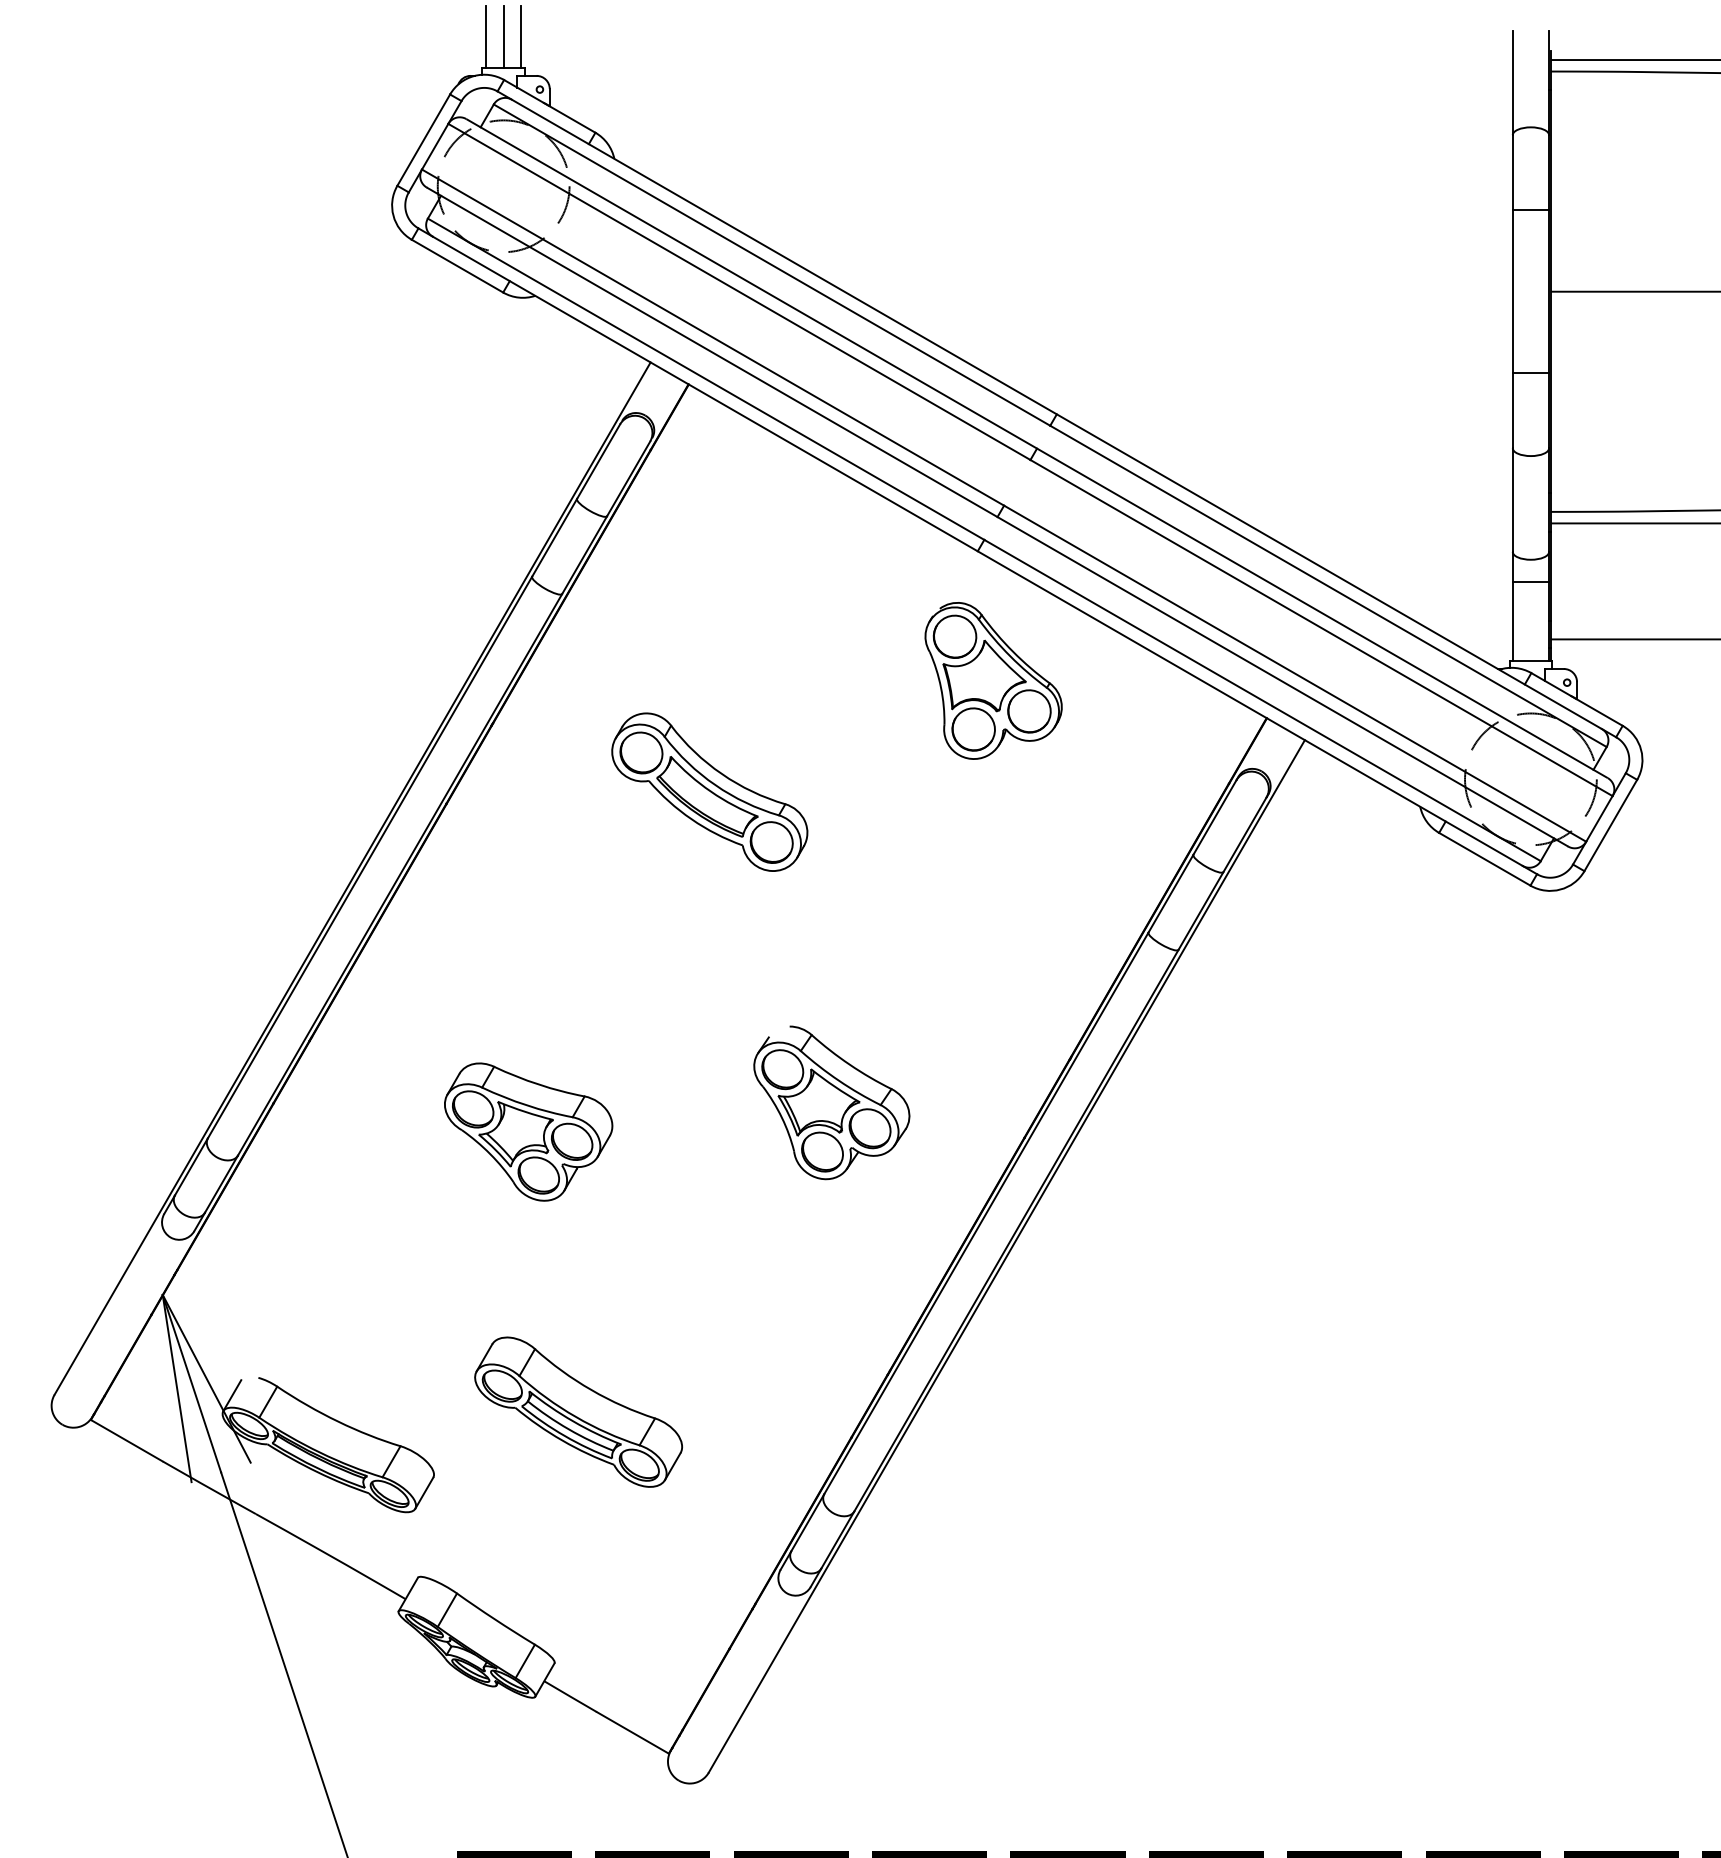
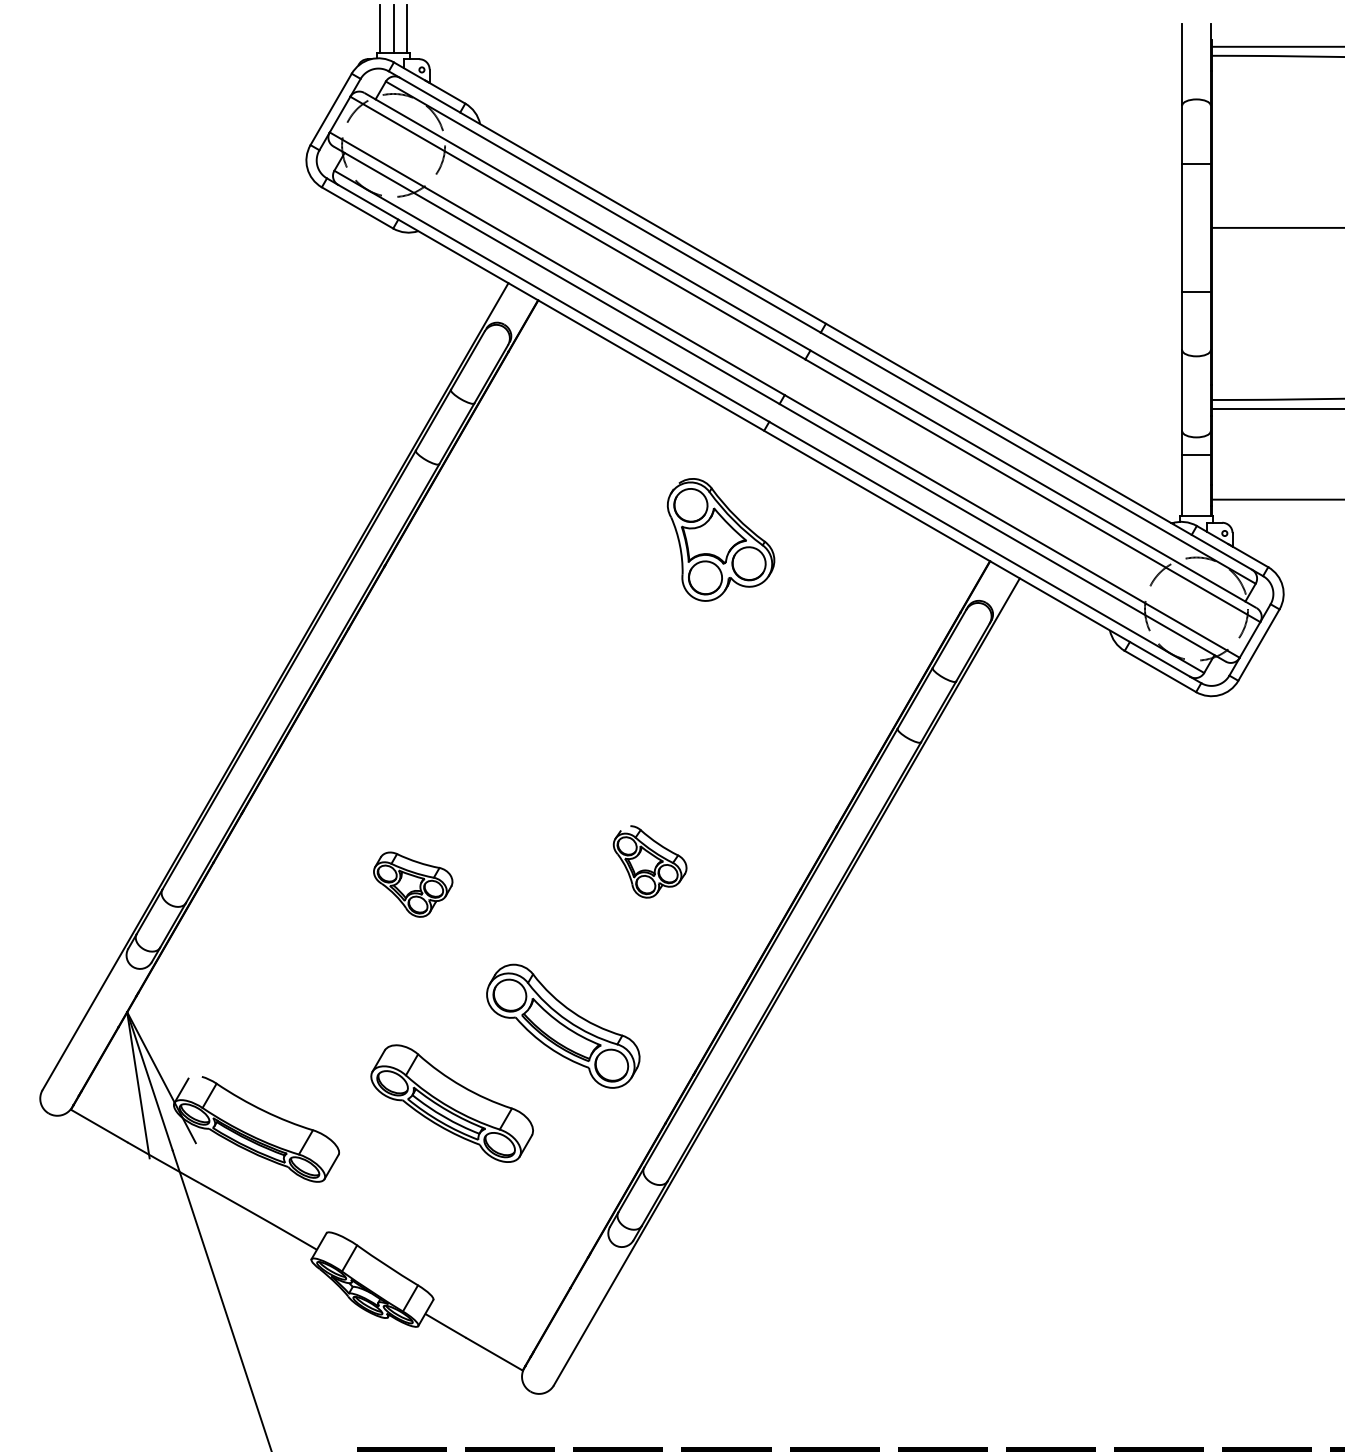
part: (993, 680) -> (720, 539), moved
part: (709, 791) -> (563, 1025), moved
part: (831, 1102) -> (649, 861), size x0.6
part: (528, 1131) -> (413, 884), size x0.6

